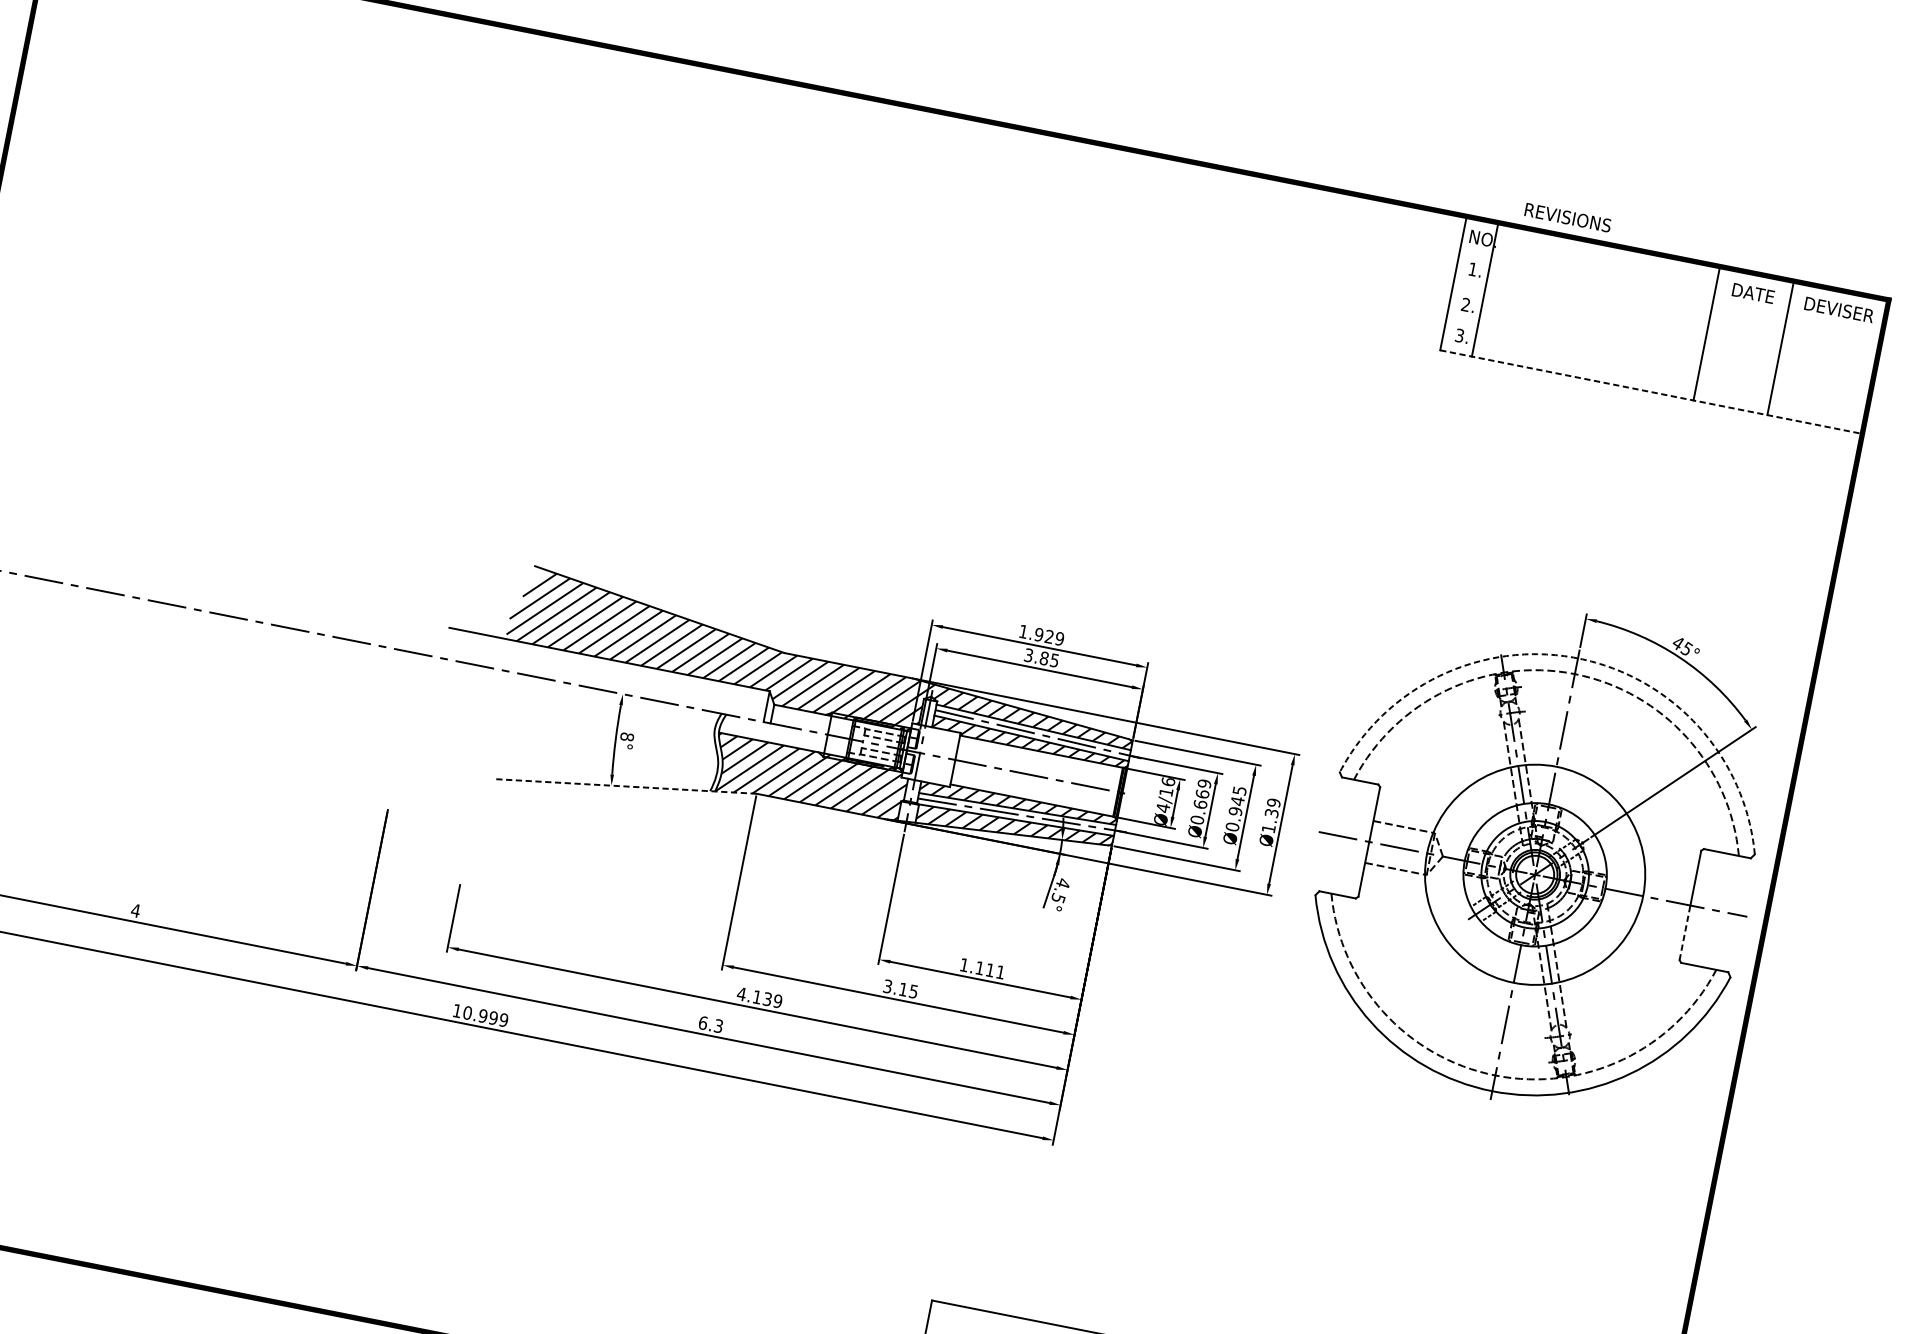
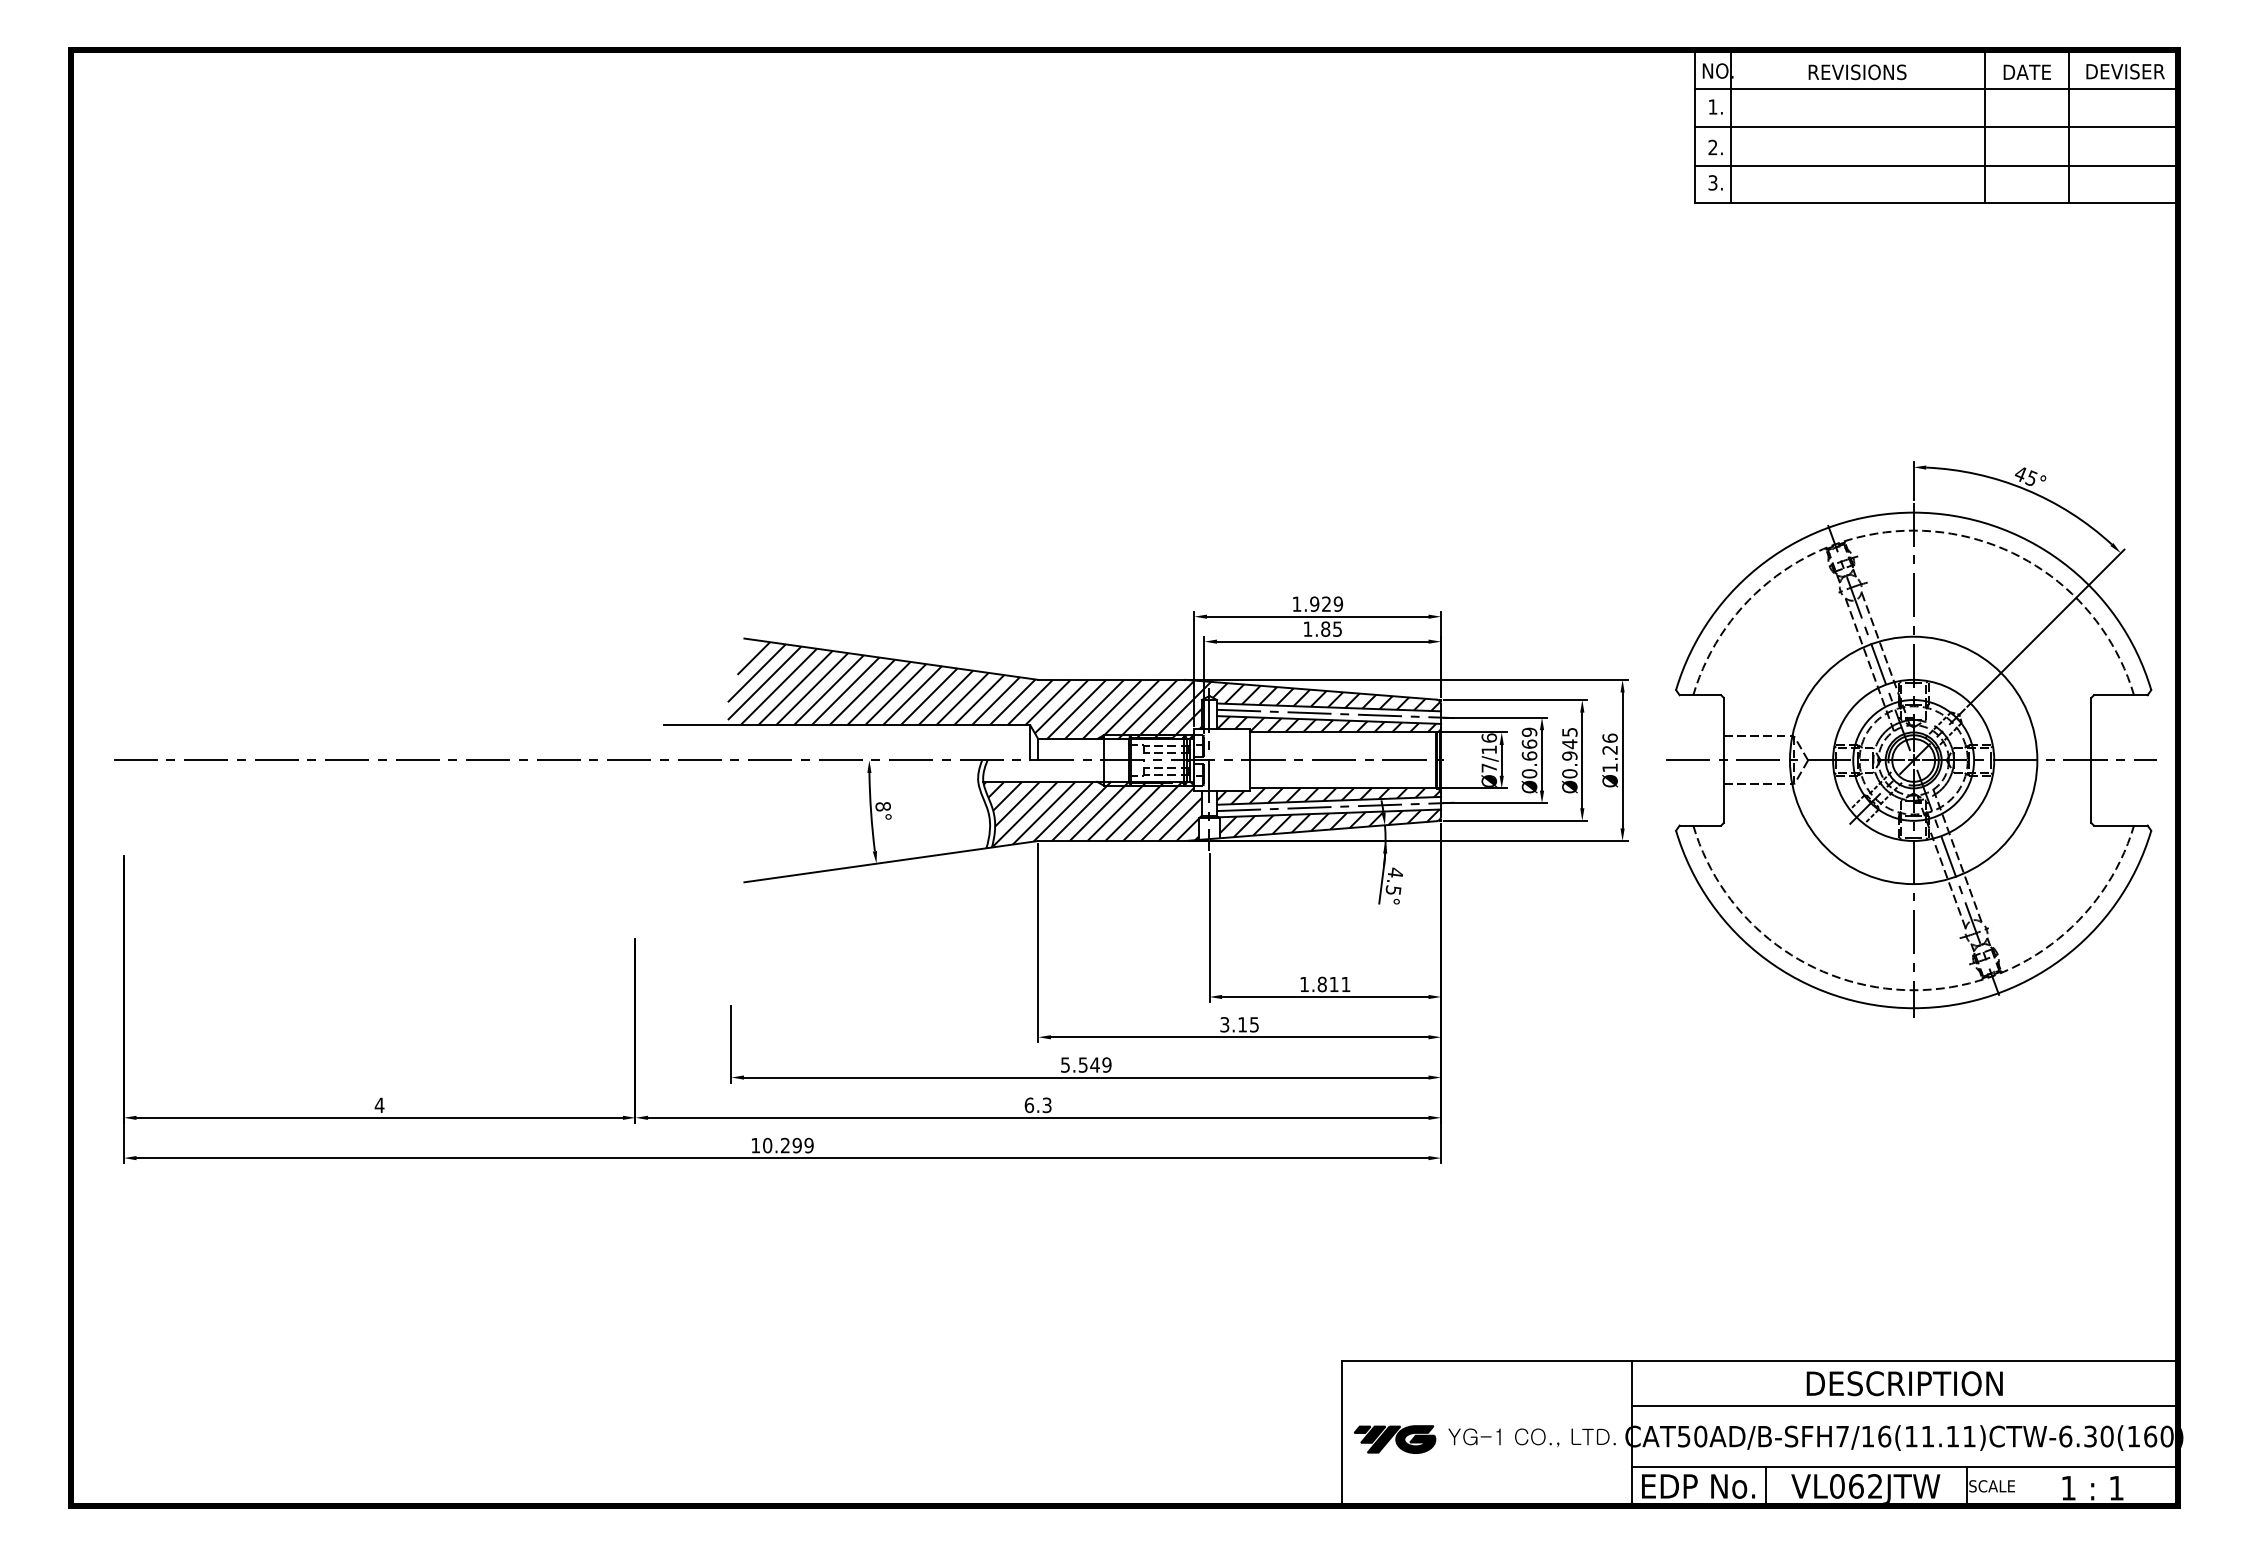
text: (1567, 217) -> (1857, 72), moved
line: (1671, 291) -> (1936, 88), added
line: (1664, 325) -> (1936, 127), added
line: (1657, 359) -> (1936, 165), added
line: (1651, 392) -> (1936, 203), dashed -> solid
text: (1028, 654) -> (1307, 628), 3.85 -> 1.85
arc: (1577, 658) -> (1913, 512), dashed -> solid
line: (624, 786) -> (890, 861), dashed -> solid
text: (1272, 807) -> (1609, 743), Ø1.39 -> Ø1.26
text: (1162, 808) -> (1488, 768), Ø4/16 -> Ø7/16
line: (1685, 932) -> (2091, 791), dashed -> solid
text: (979, 968) -> (1321, 984), 1.111 -> 1.811
text: (754, 996) -> (1079, 1064), 4.139 -> 5.549
text: (482, 1015) -> (784, 1145), 10.999 -> 10.299

